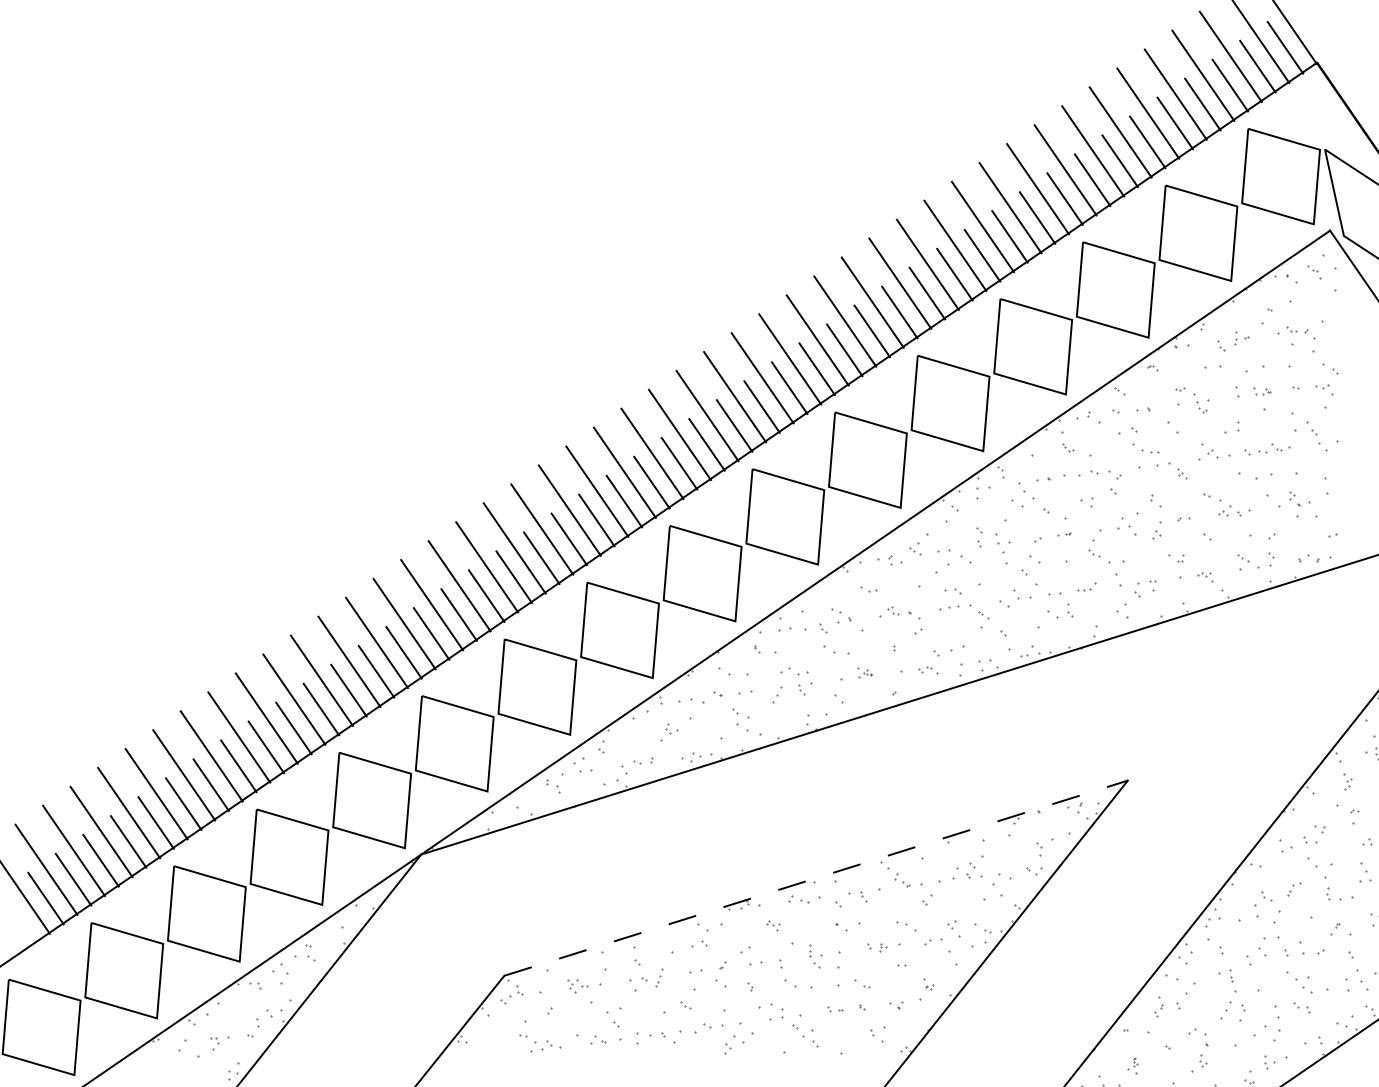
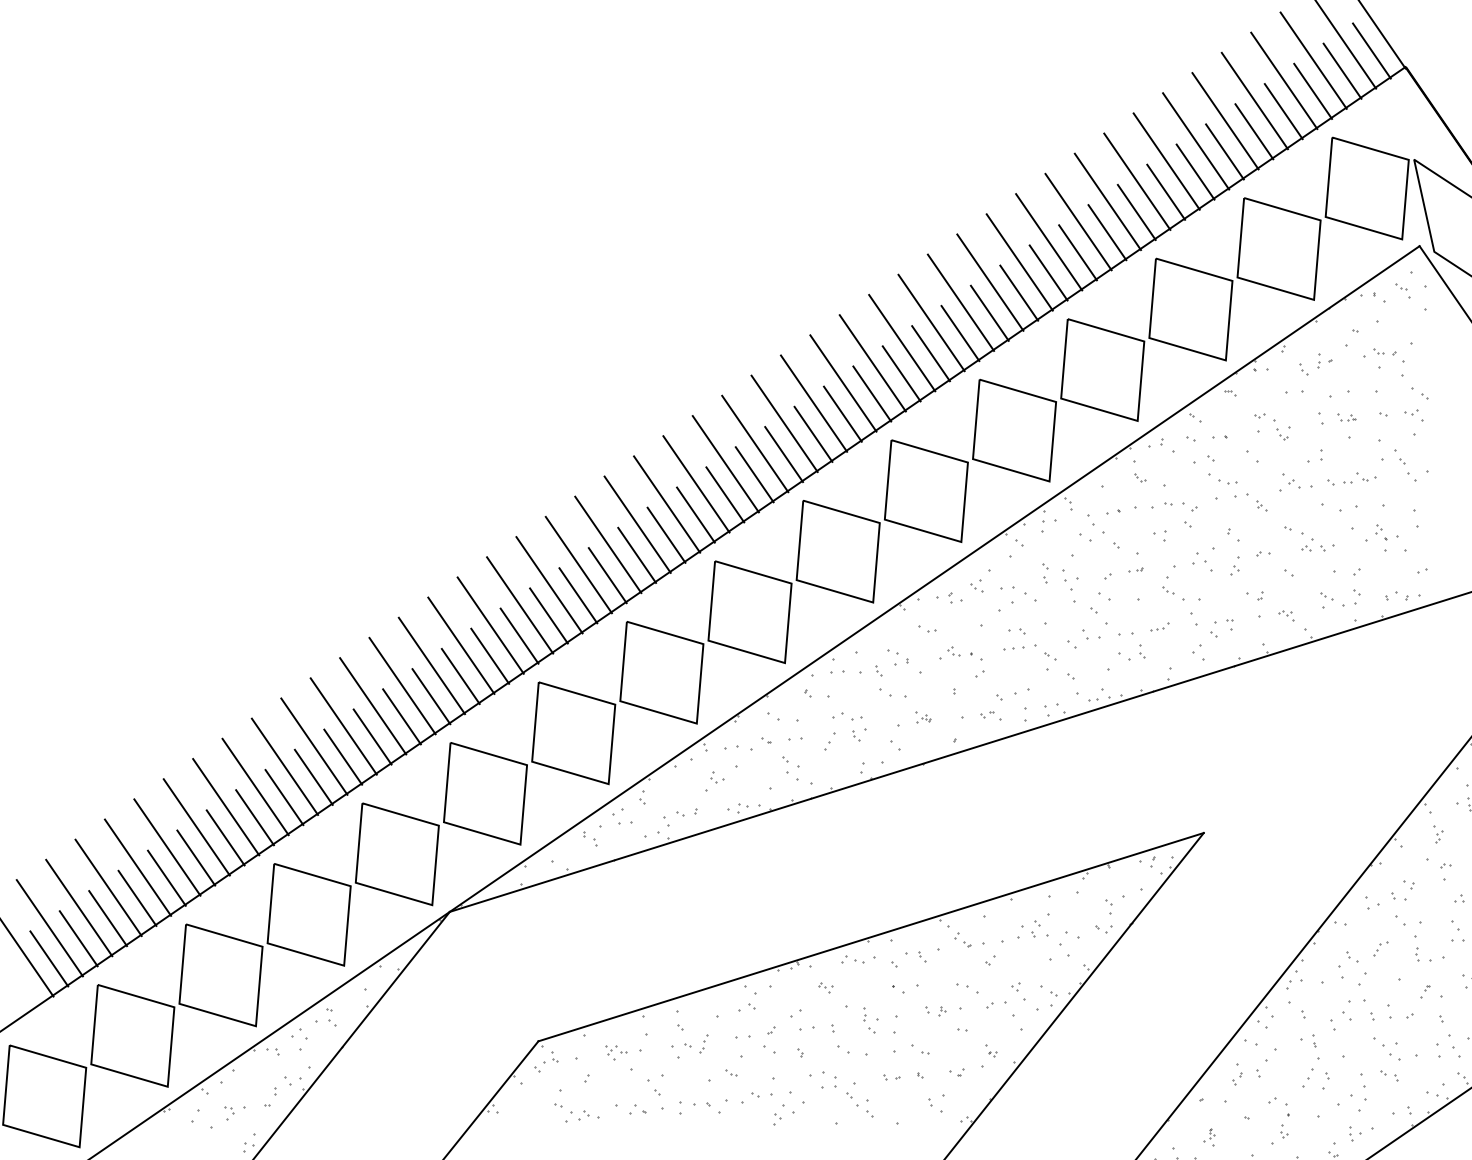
line: (816, 878) -> (871, 937), dashed -> solid

